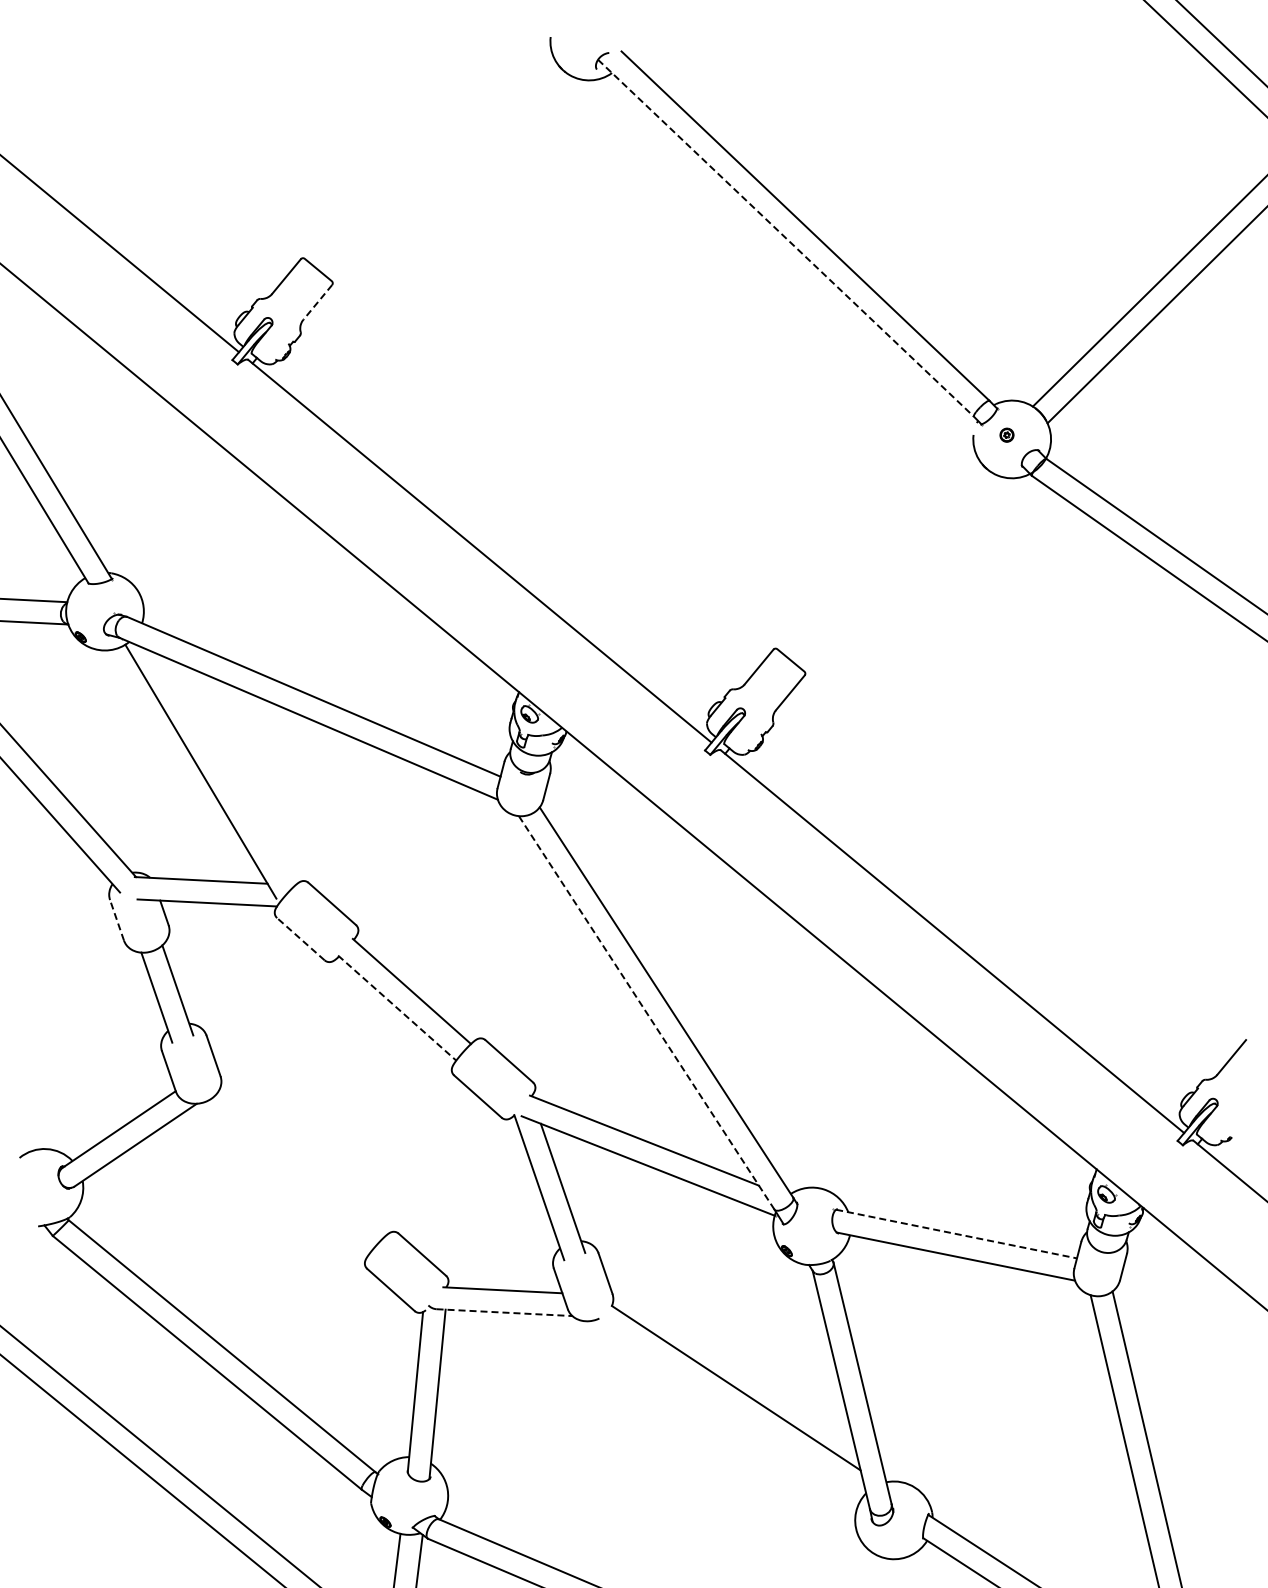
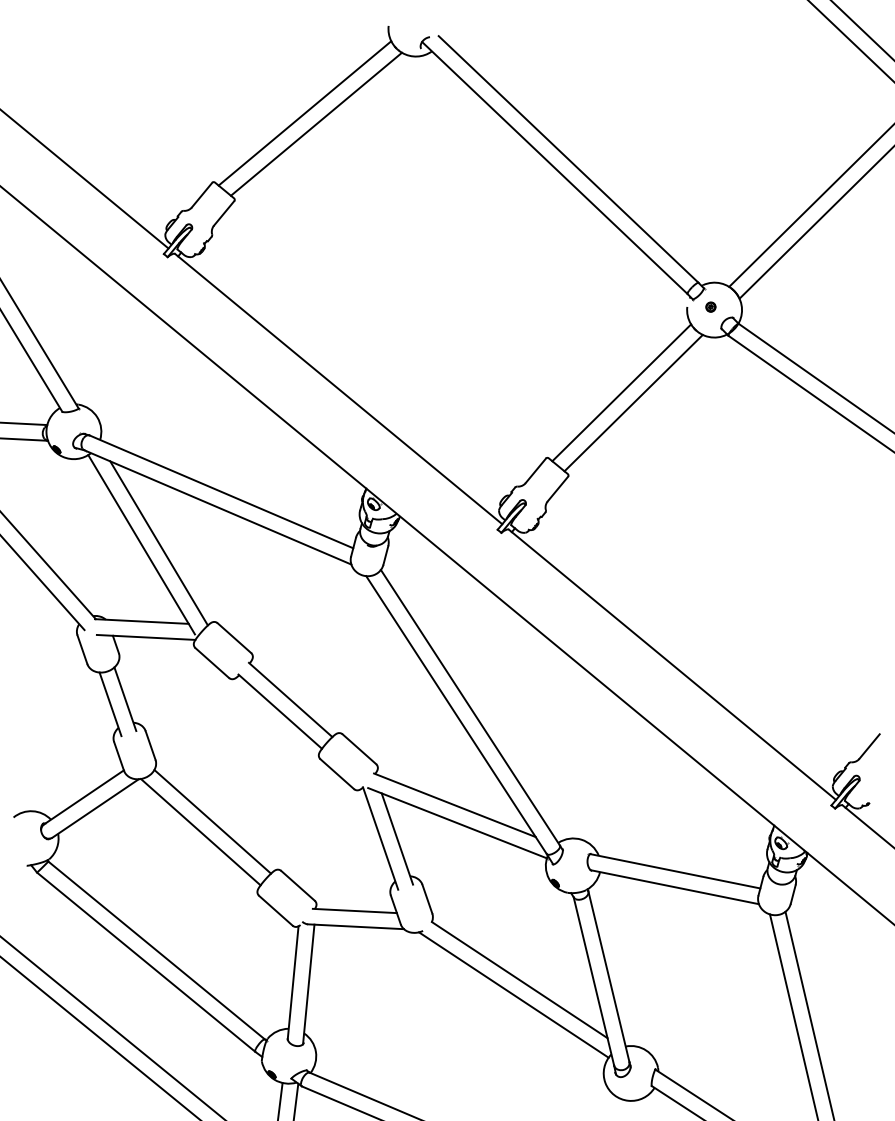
line: (431, 160) -> (304, 113), added
line: (448, 176) -> (316, 124), added
line: (786, 238) -> (555, 168), dashed -> solid
line: (317, 302) -> (223, 213), dashed -> solid
line: (880, 556) -> (621, 392), added
line: (897, 570) -> (633, 402), added
line: (225, 769) -> (159, 543), added
line: (116, 919) -> (82, 649), dashed -> solid
line: (300, 939) -> (211, 663), dashed -> solid
line: (397, 1008) -> (280, 711), dashed -> solid
line: (646, 1012) -> (456, 714), dashed -> solid
line: (301, 1163) -> (212, 821), added
line: (284, 1178) -> (200, 832), added
line: (956, 1234) -> (675, 871), dashed -> solid
line: (504, 1312) -> (356, 926), dashed -> solid
line: (727, 1409) -> (513, 995), added

